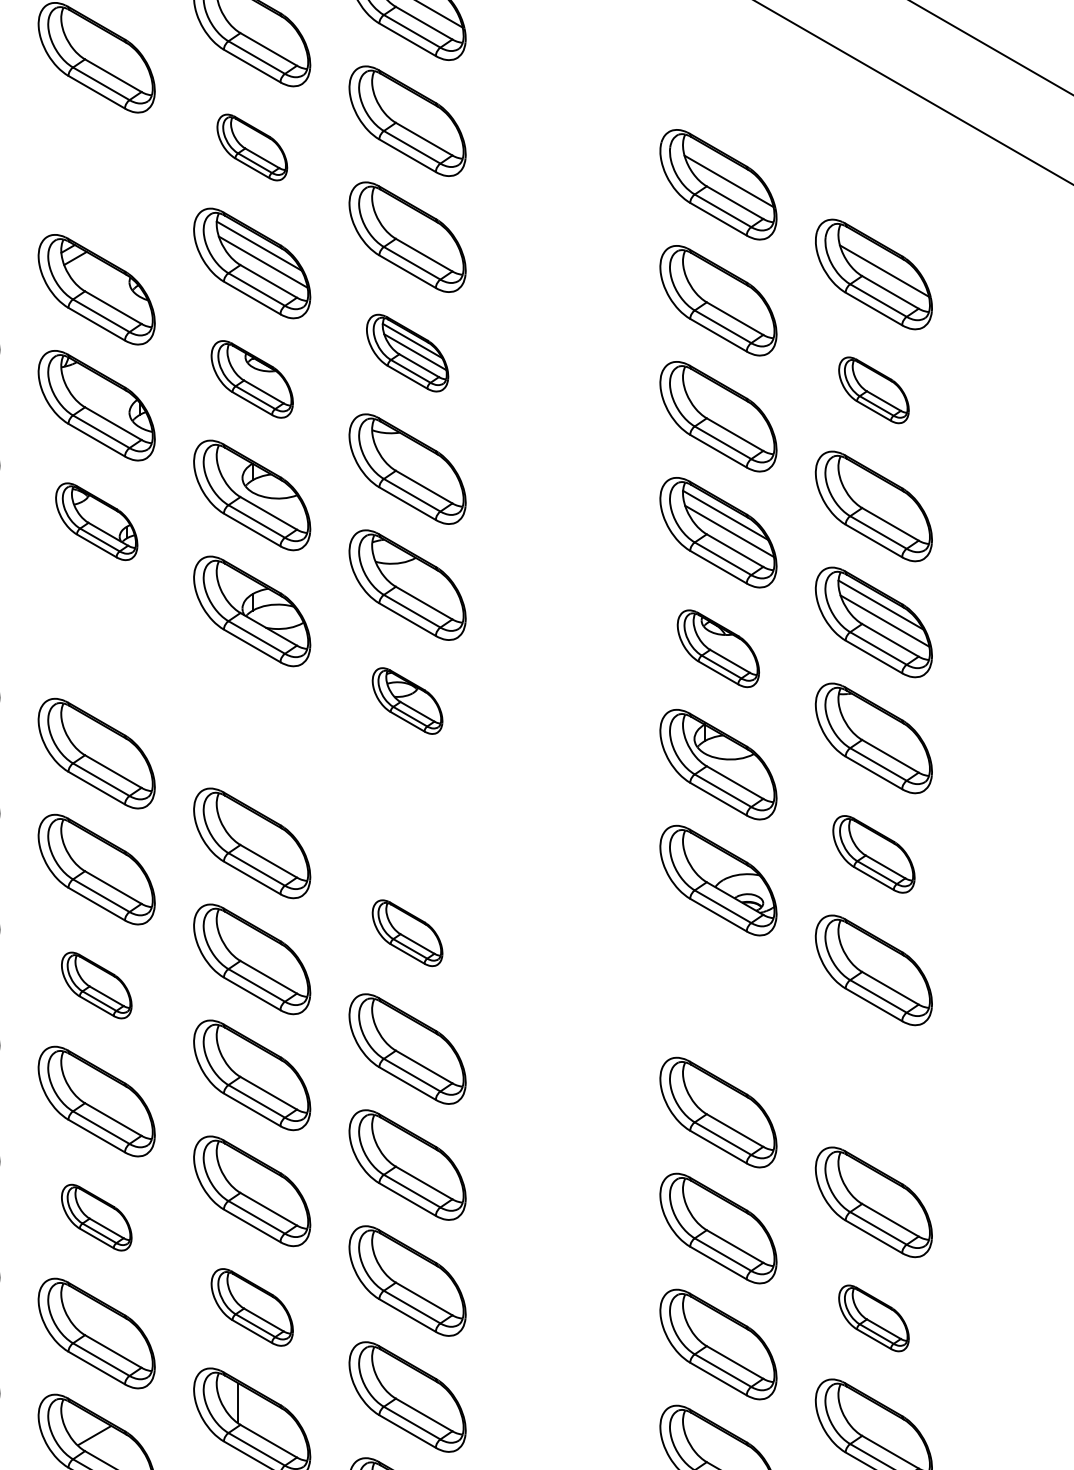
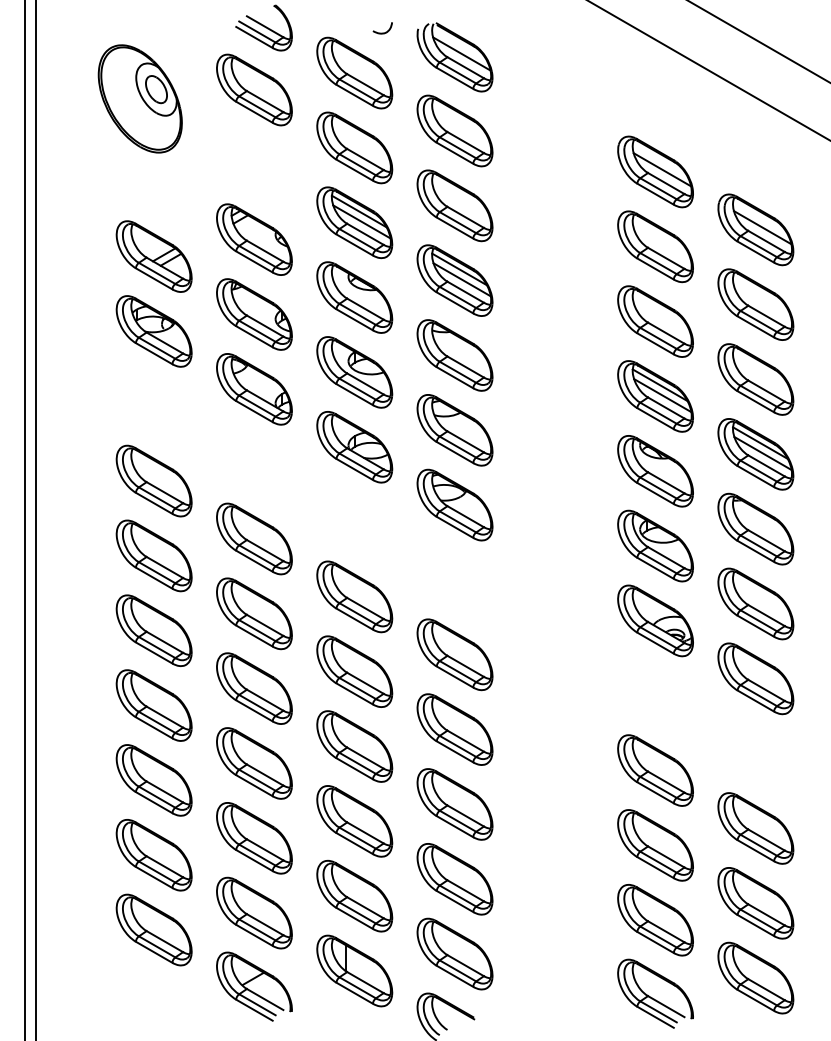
part: (251, 146) -> (354, 147), size x1.67
part: (406, 352) -> (454, 280), size x1.43
part: (251, 379) -> (354, 297), size x1.43
part: (873, 390) -> (755, 304), size x1.67
part: (96, 521) -> (254, 389), size x1.43
part: (718, 649) -> (655, 471), size x1.43
part: (406, 700) -> (454, 504), size x1.67
part: (873, 853) -> (755, 603), size x1.43
part: (406, 932) -> (454, 654), size x1.67
part: (96, 985) -> (254, 688), size x1.67
part: (96, 1217) -> (254, 838), size x1.67
part: (251, 1307) -> (354, 896), size x1.43
part: (873, 1318) -> (755, 903), size x1.67

